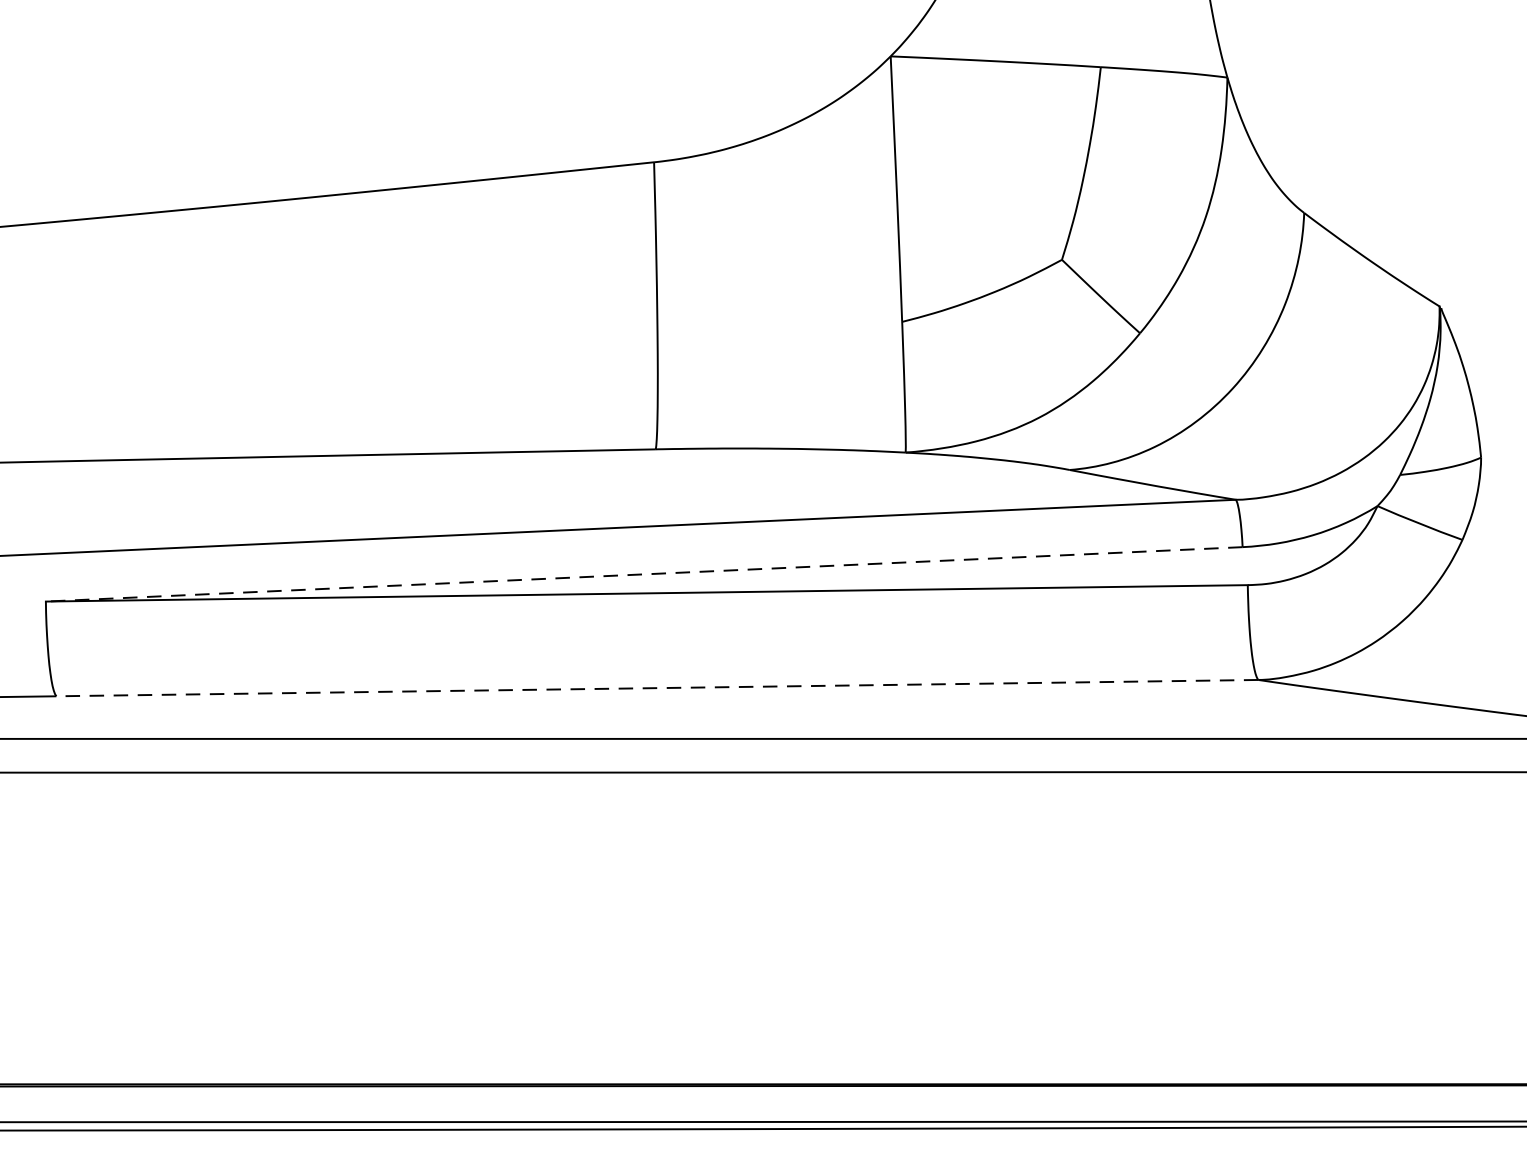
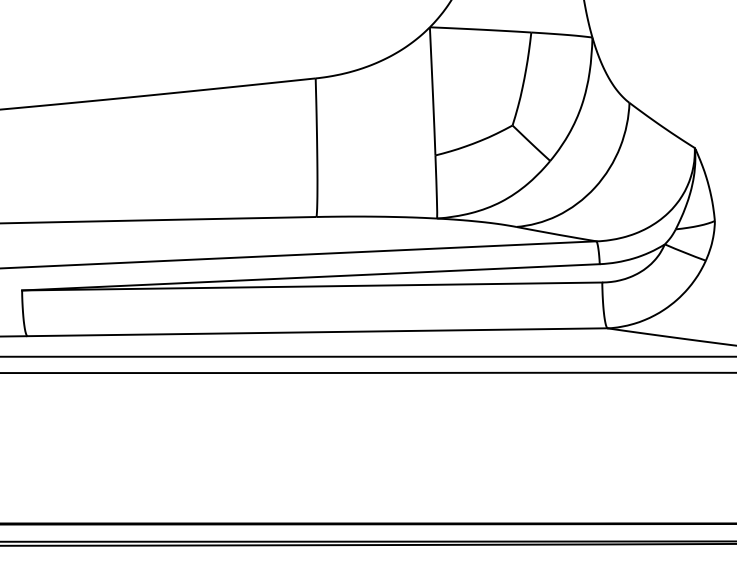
line: (643, 574) -> (310, 277), dashed -> solid
line: (655, 688) -> (316, 332), dashed -> solid

